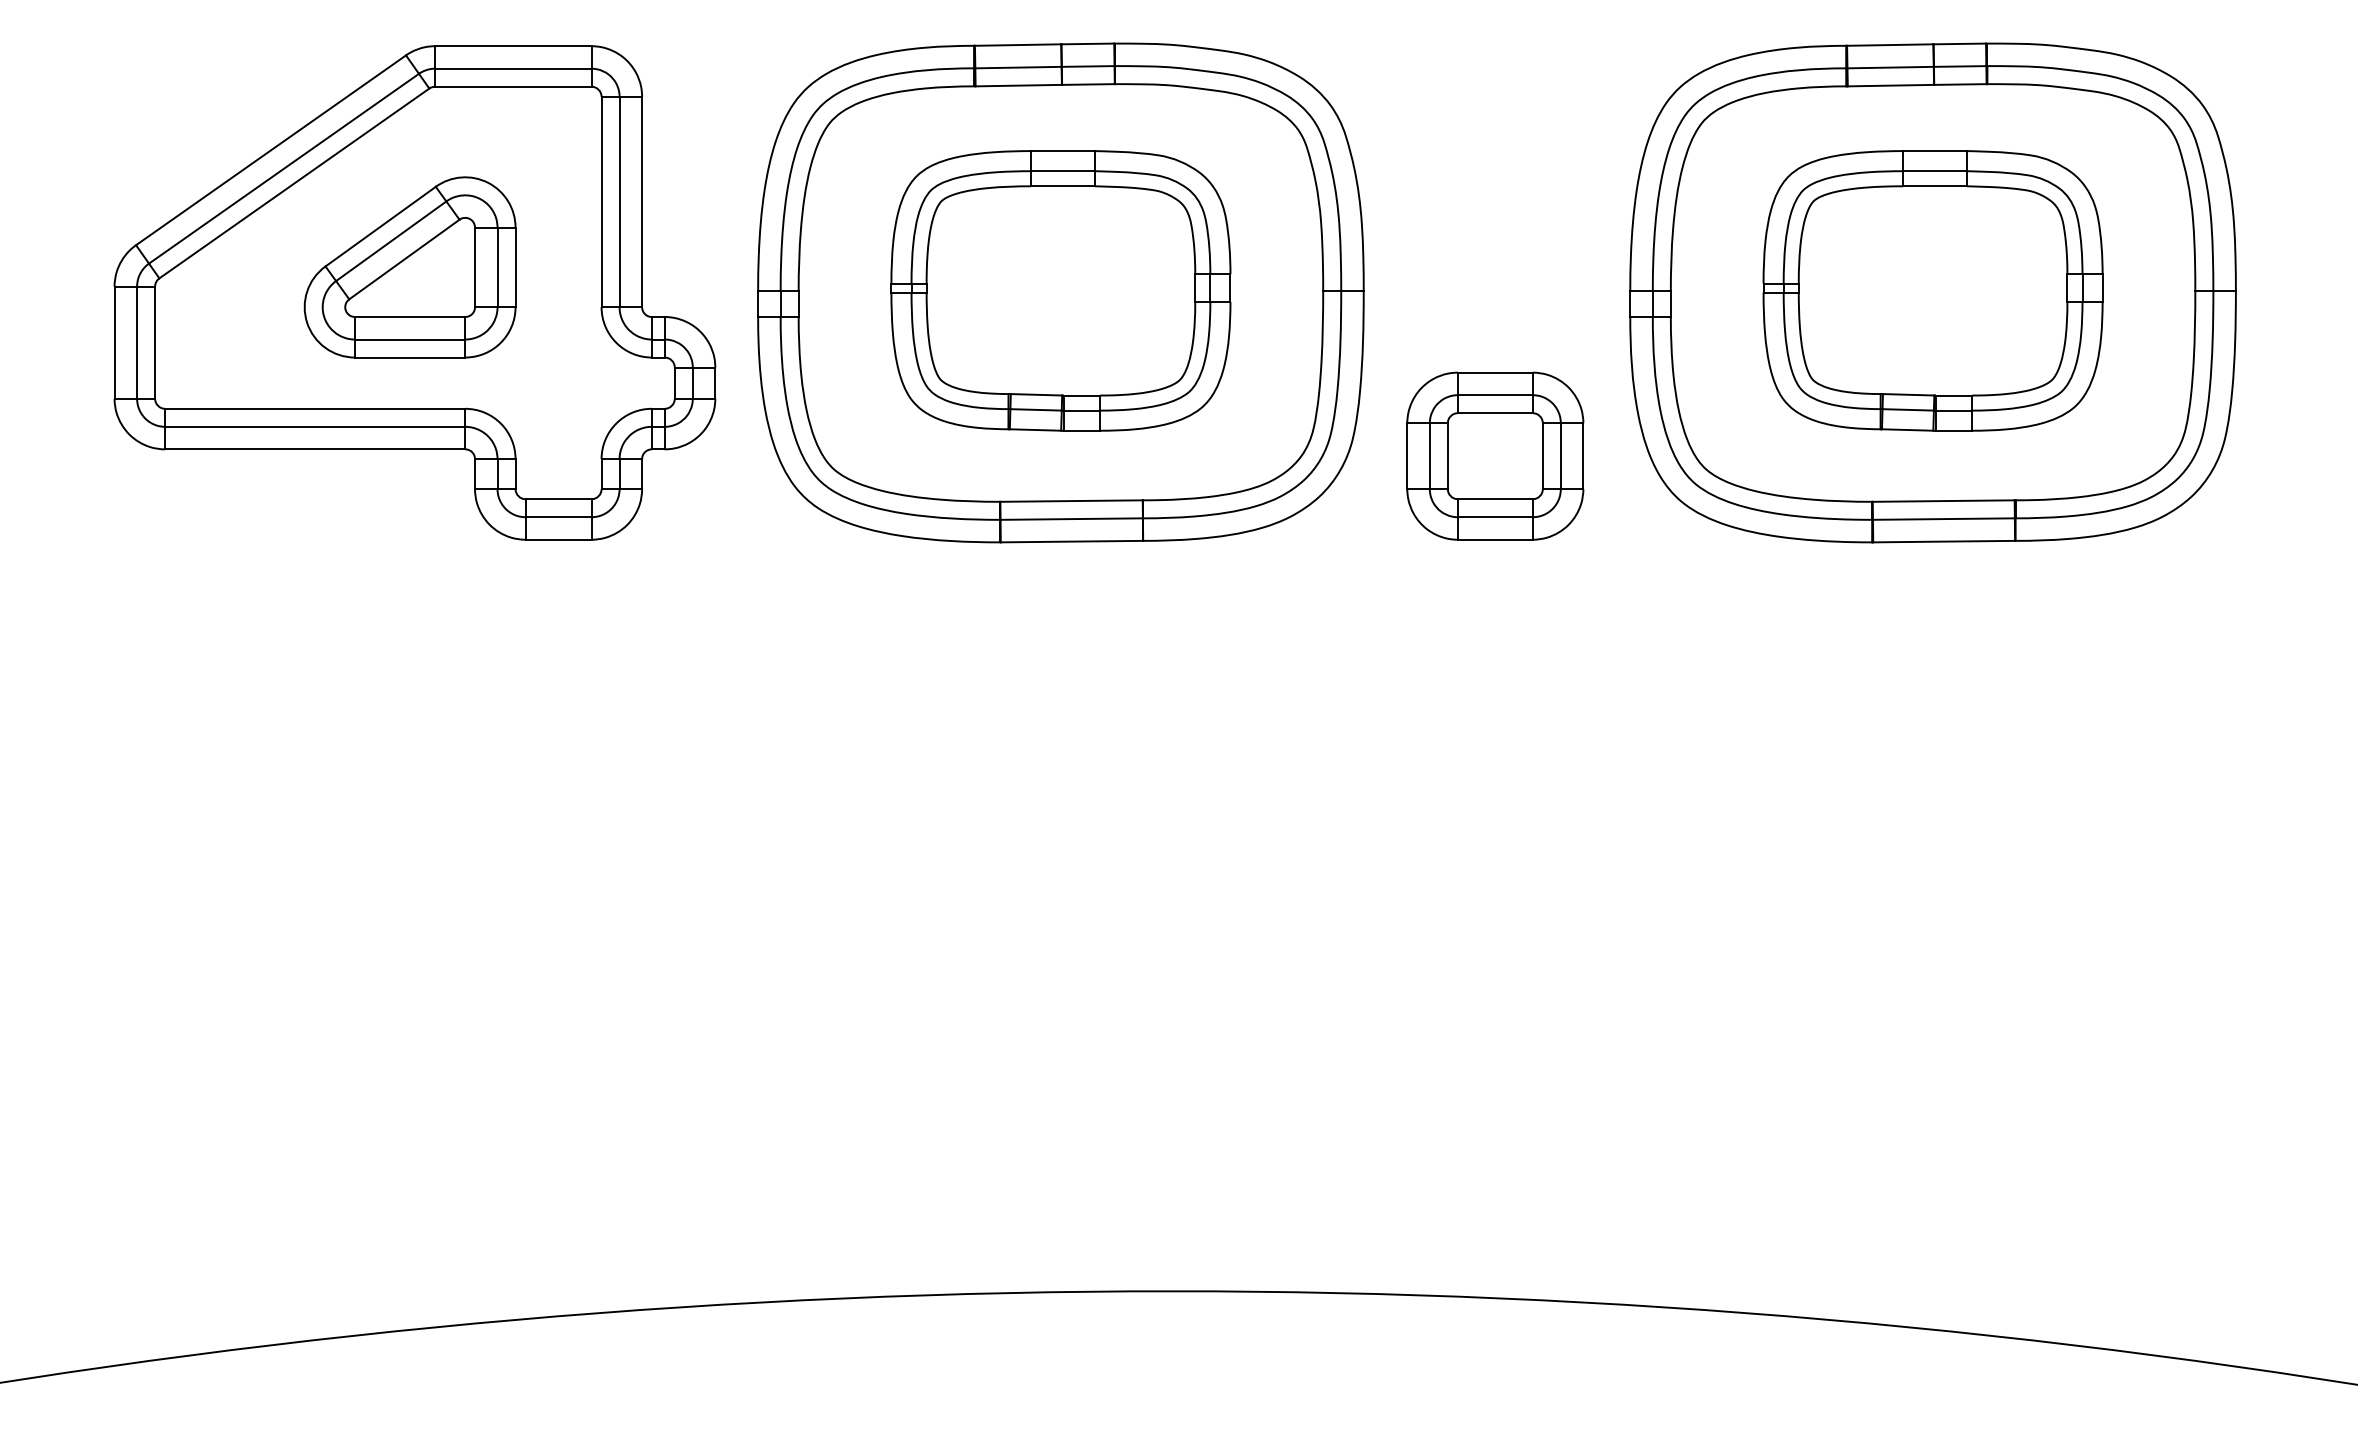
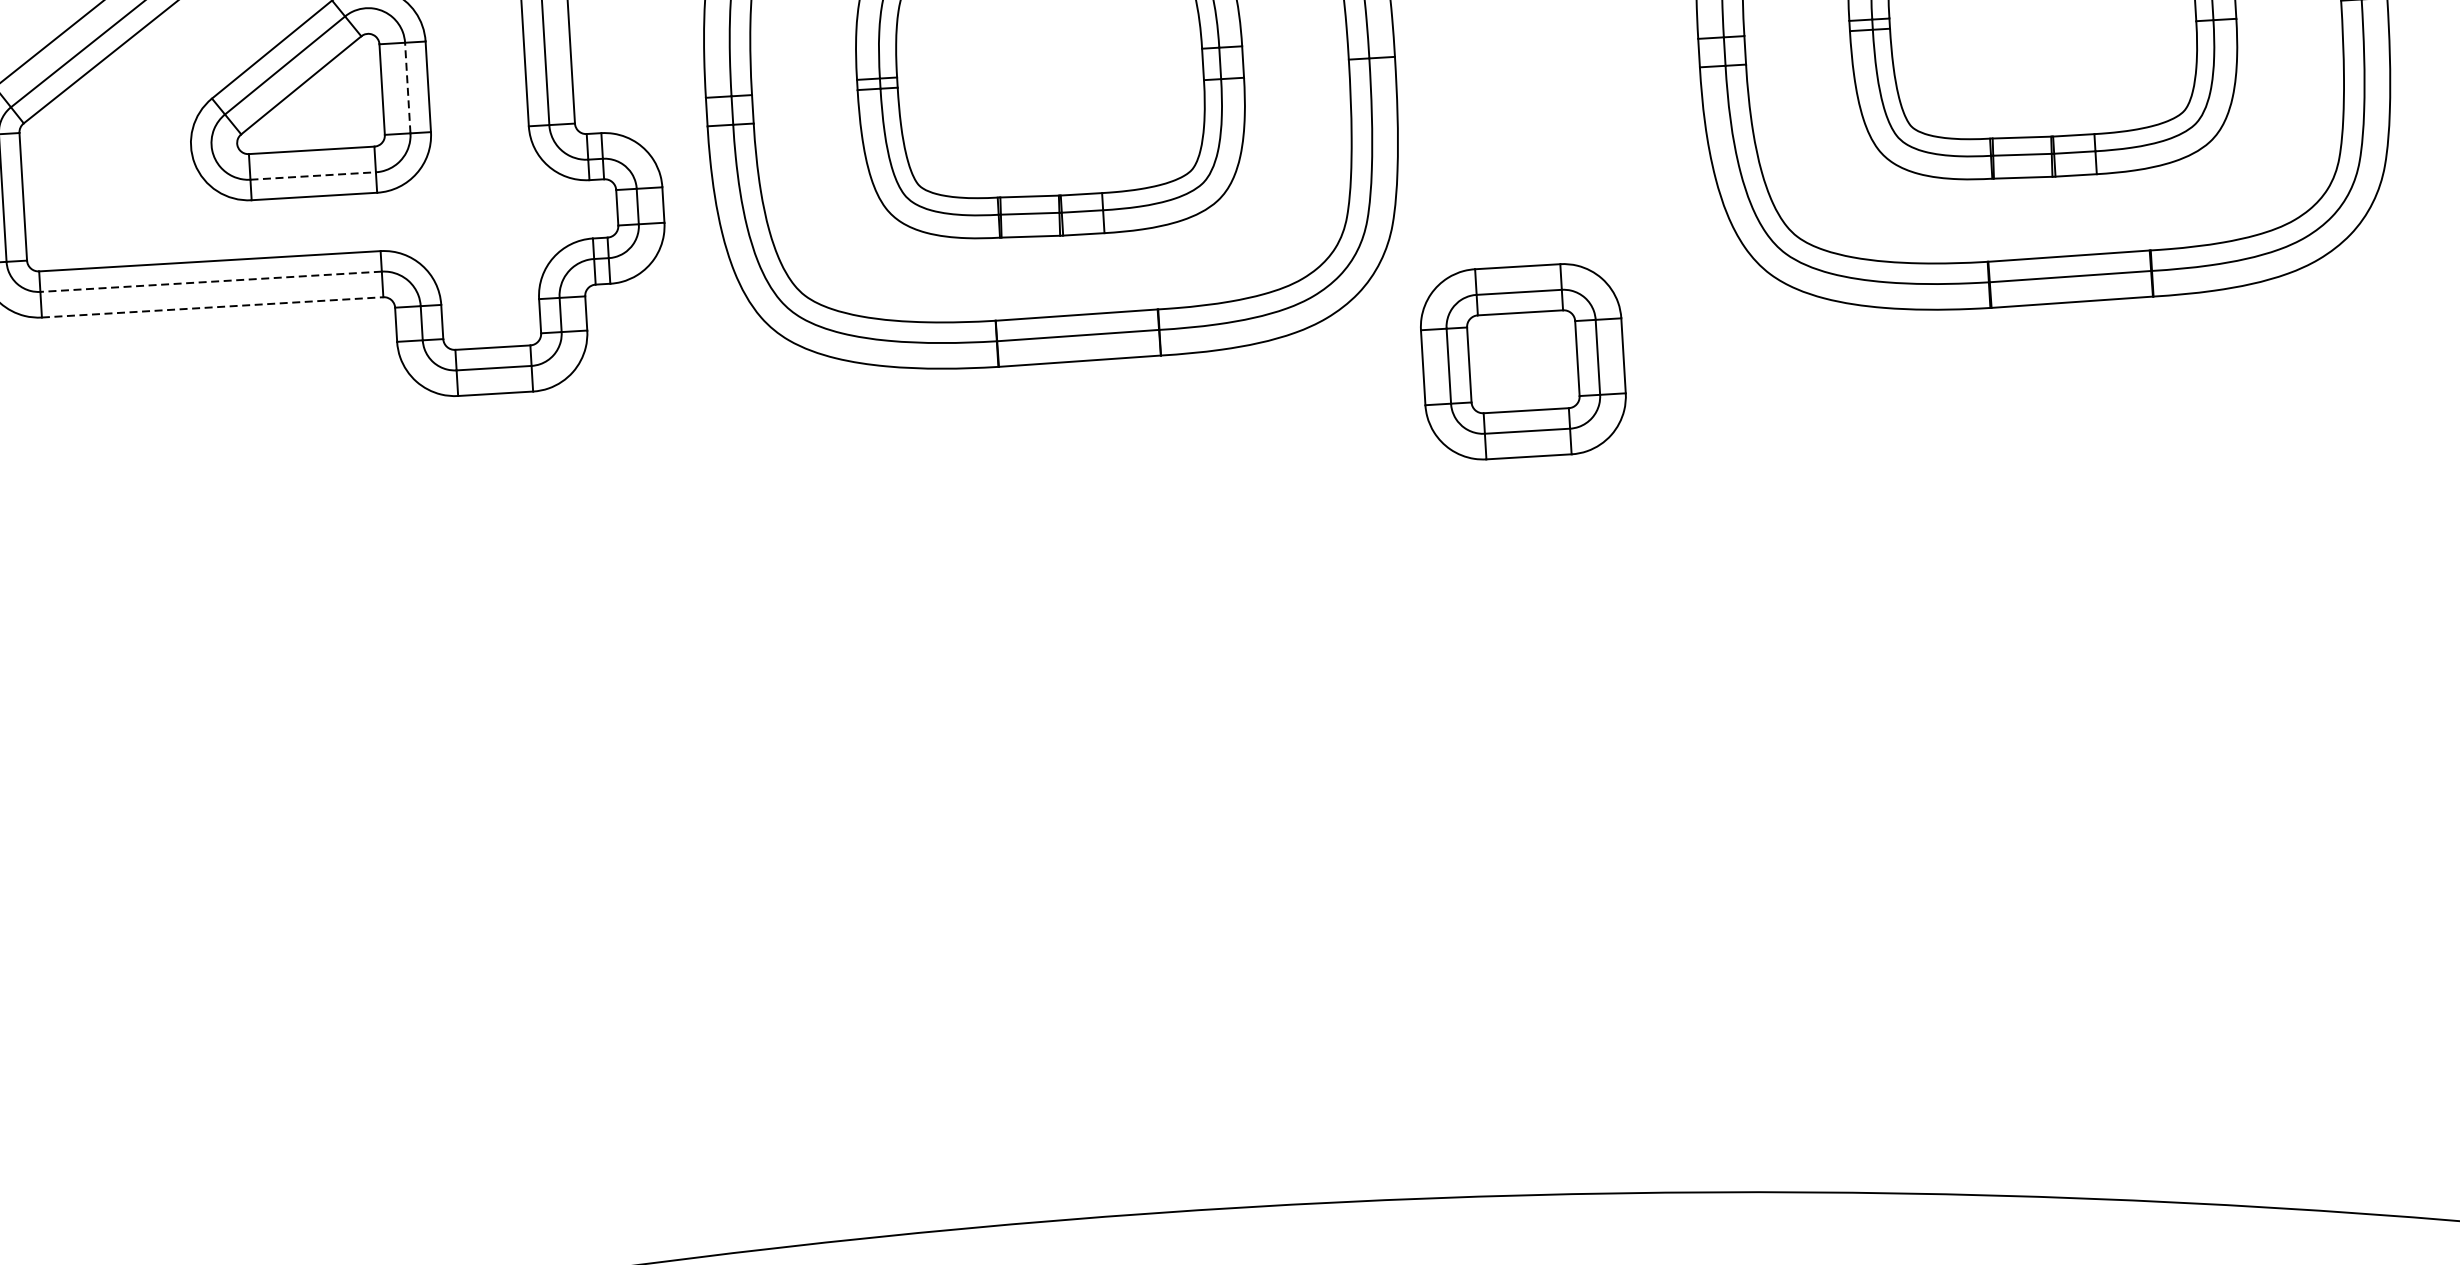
line: (497, 267) -> (407, 88), solid -> dashed
line: (410, 339) -> (313, 175), solid -> dashed
line: (314, 426) -> (210, 281), solid -> dashed
line: (315, 449) -> (212, 307), solid -> dashed
part: (1495, 455) -> (1523, 360), moved

